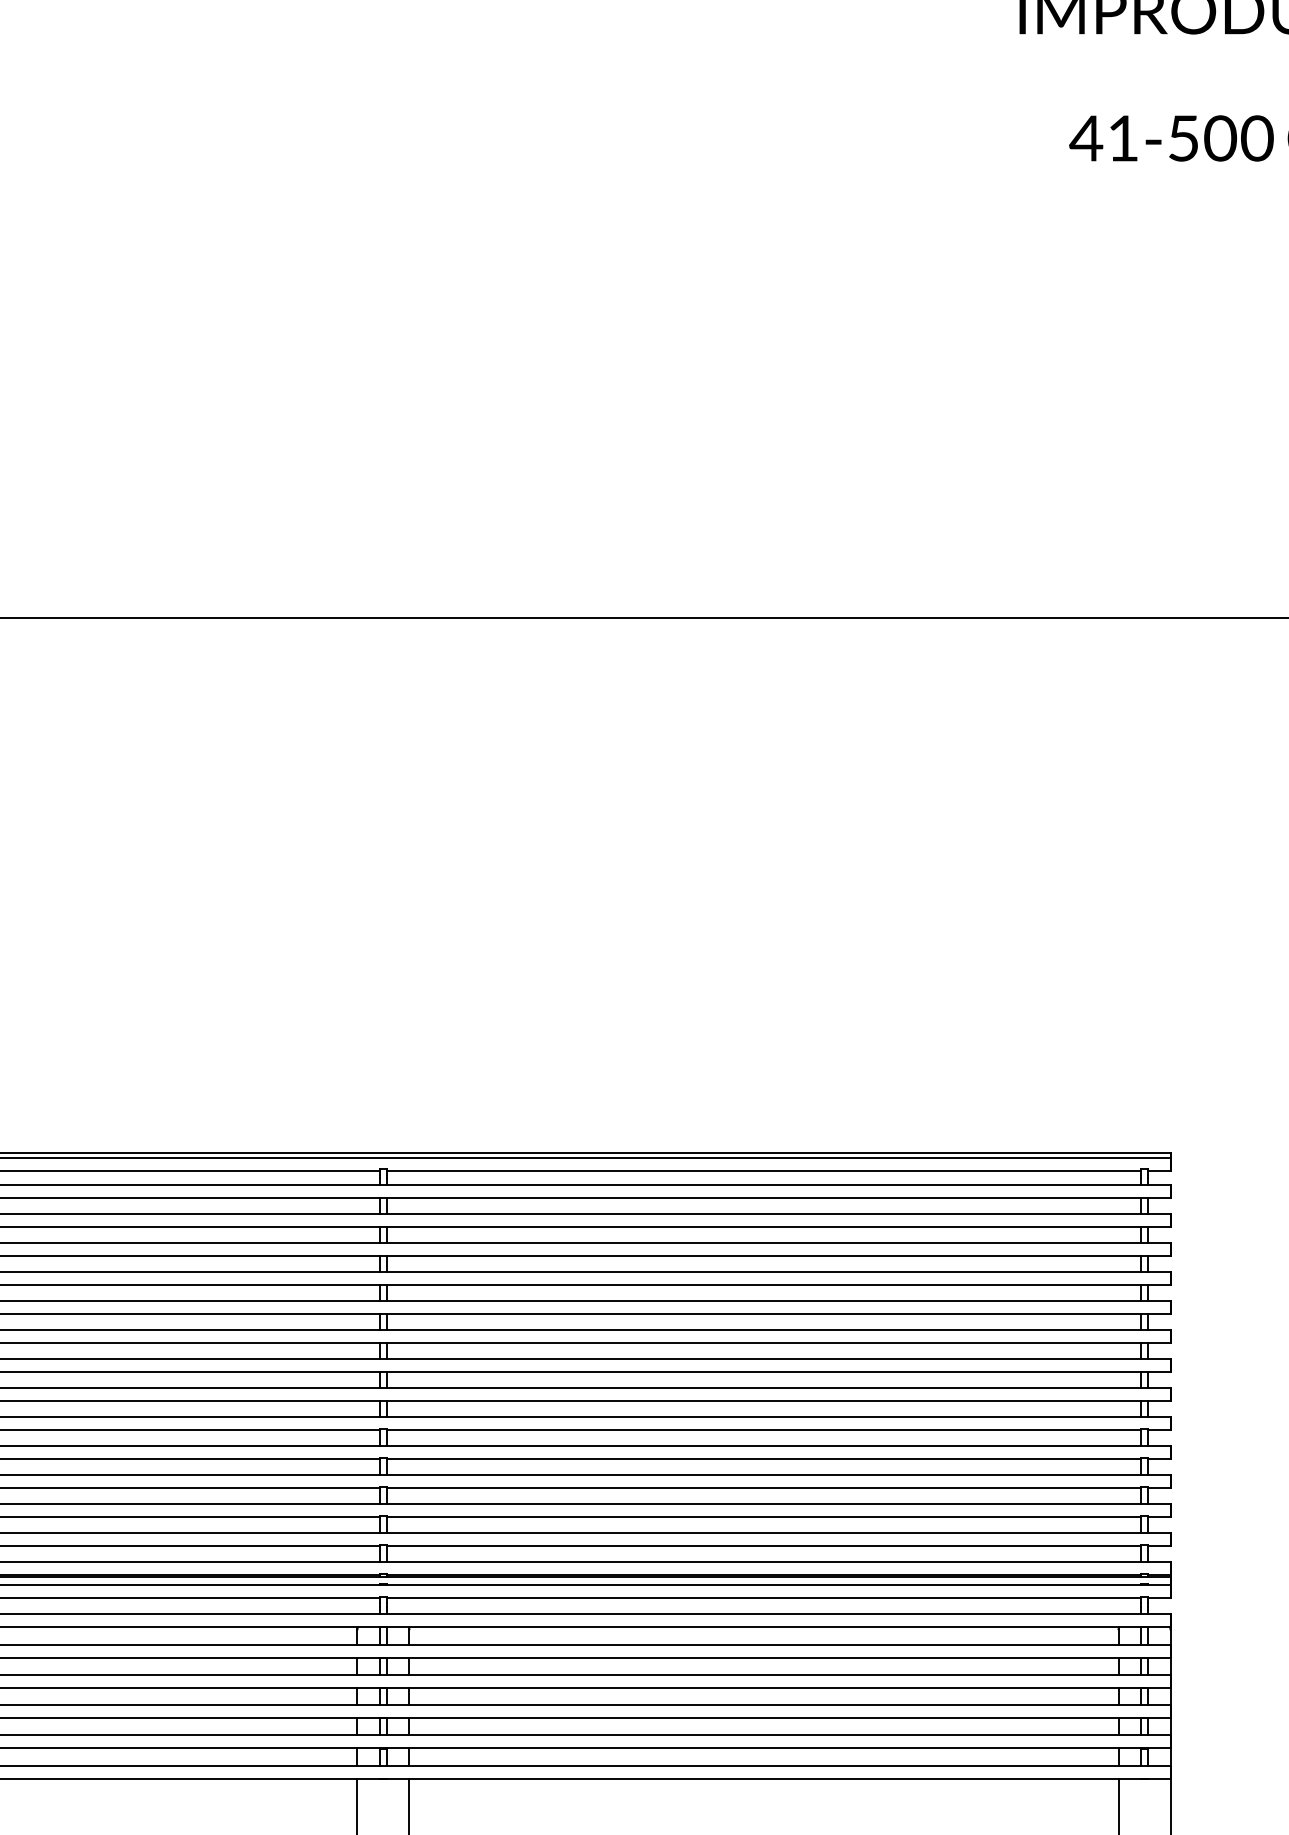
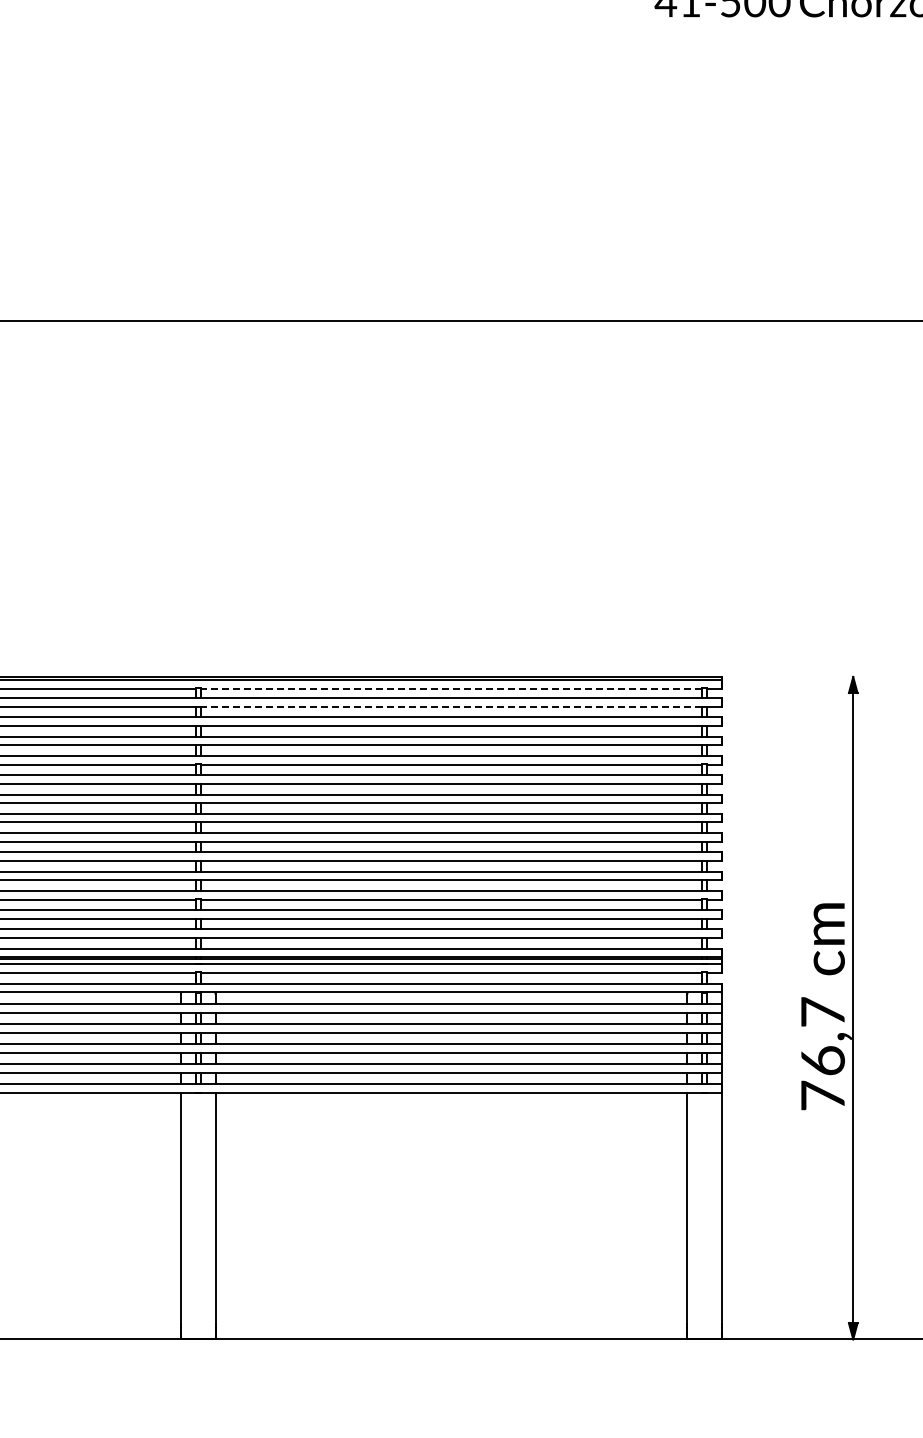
line: (764, 1171) -> (451, 689), solid -> dashed
line: (764, 1197) -> (451, 706), solid -> dashed

